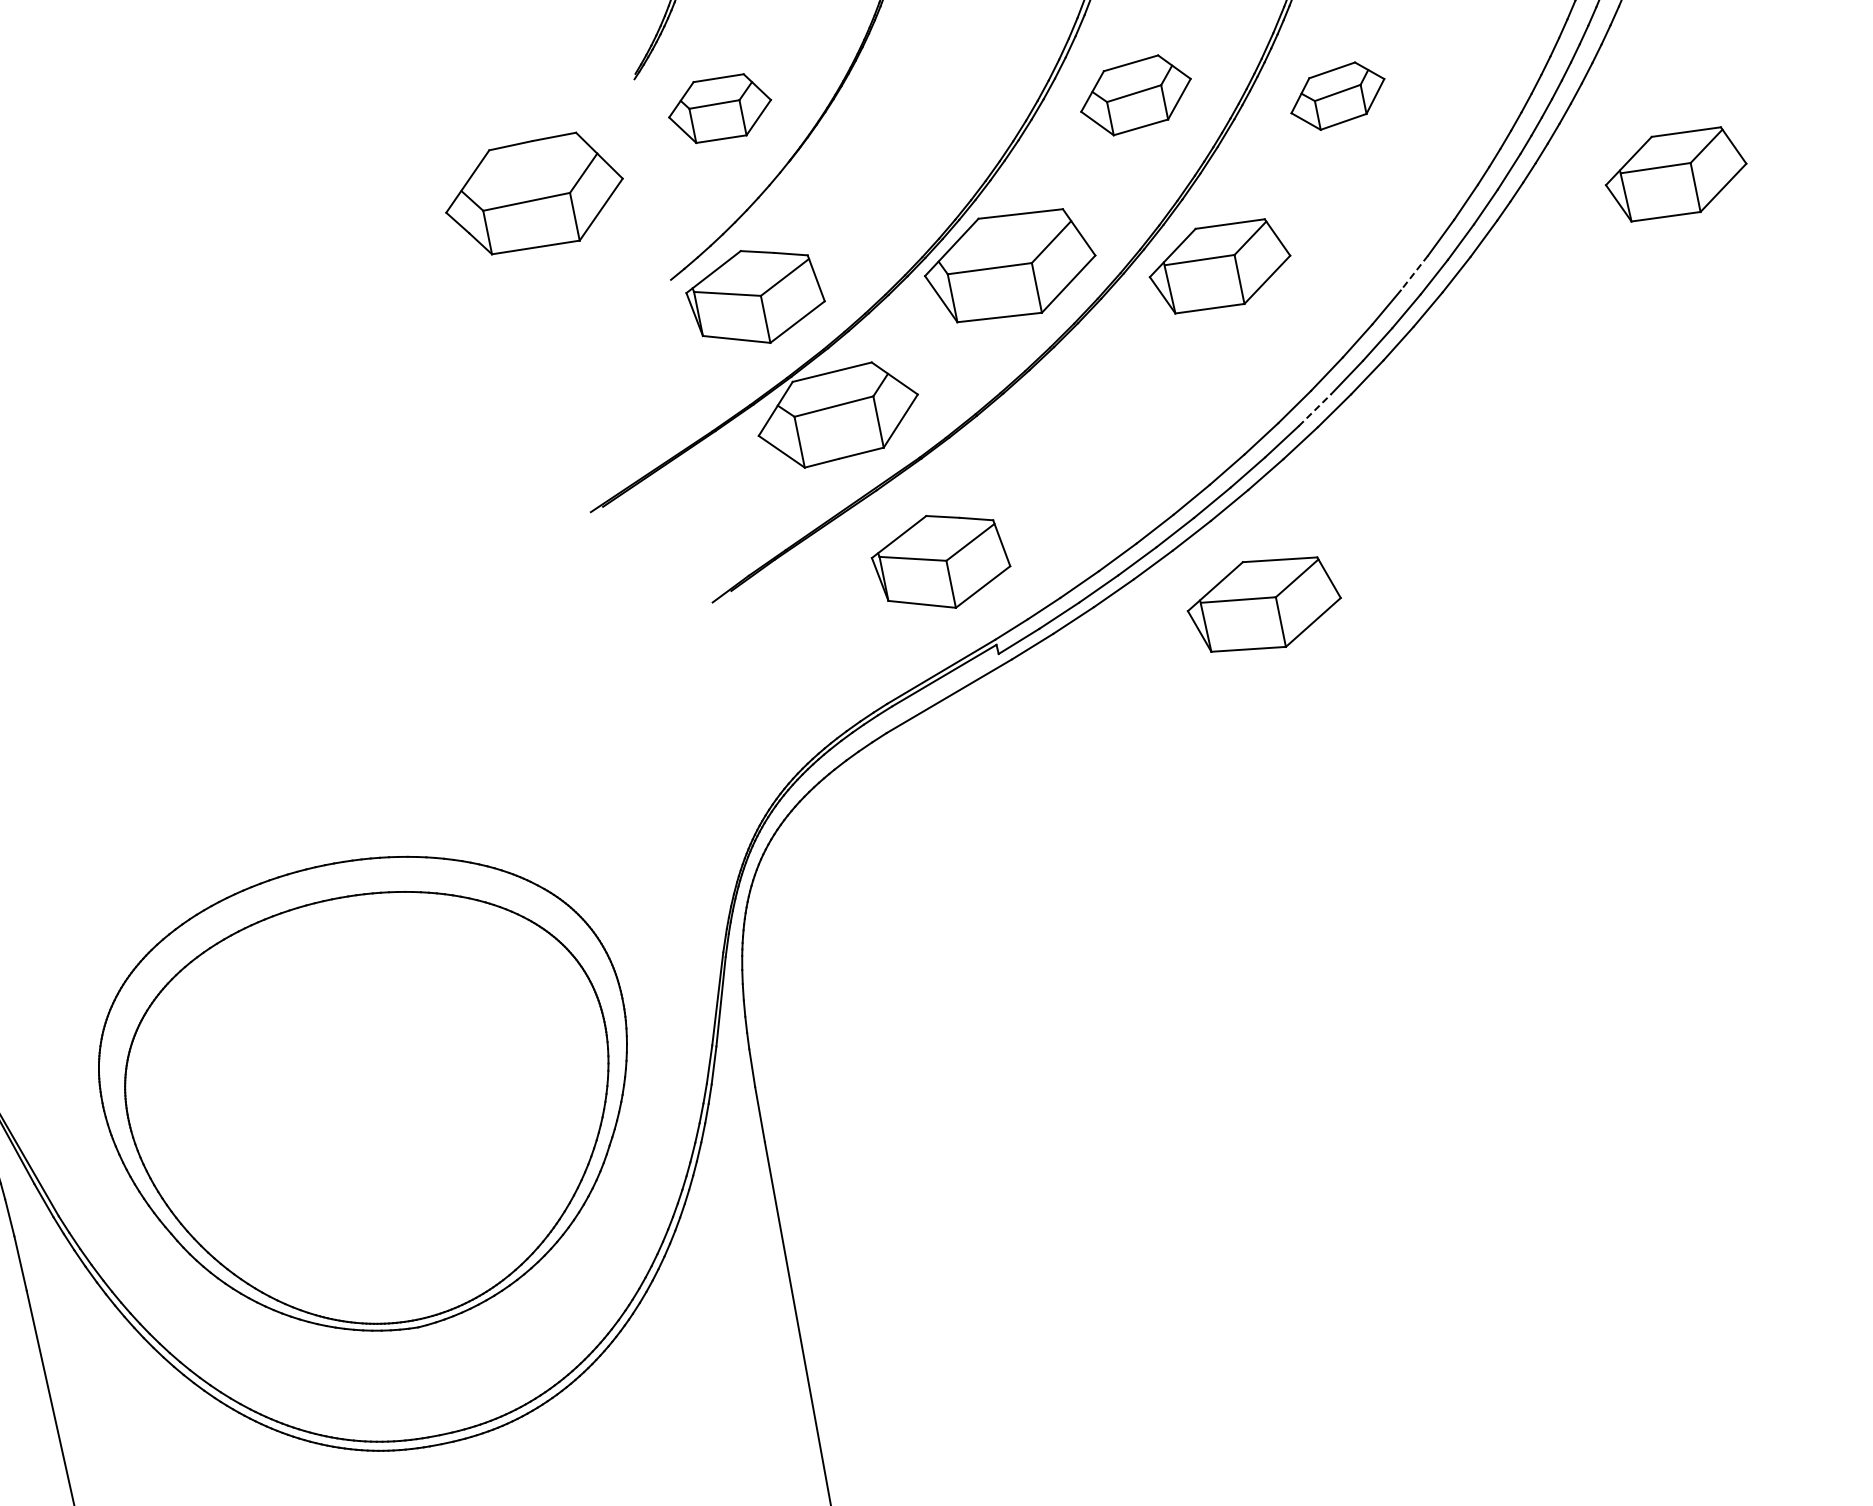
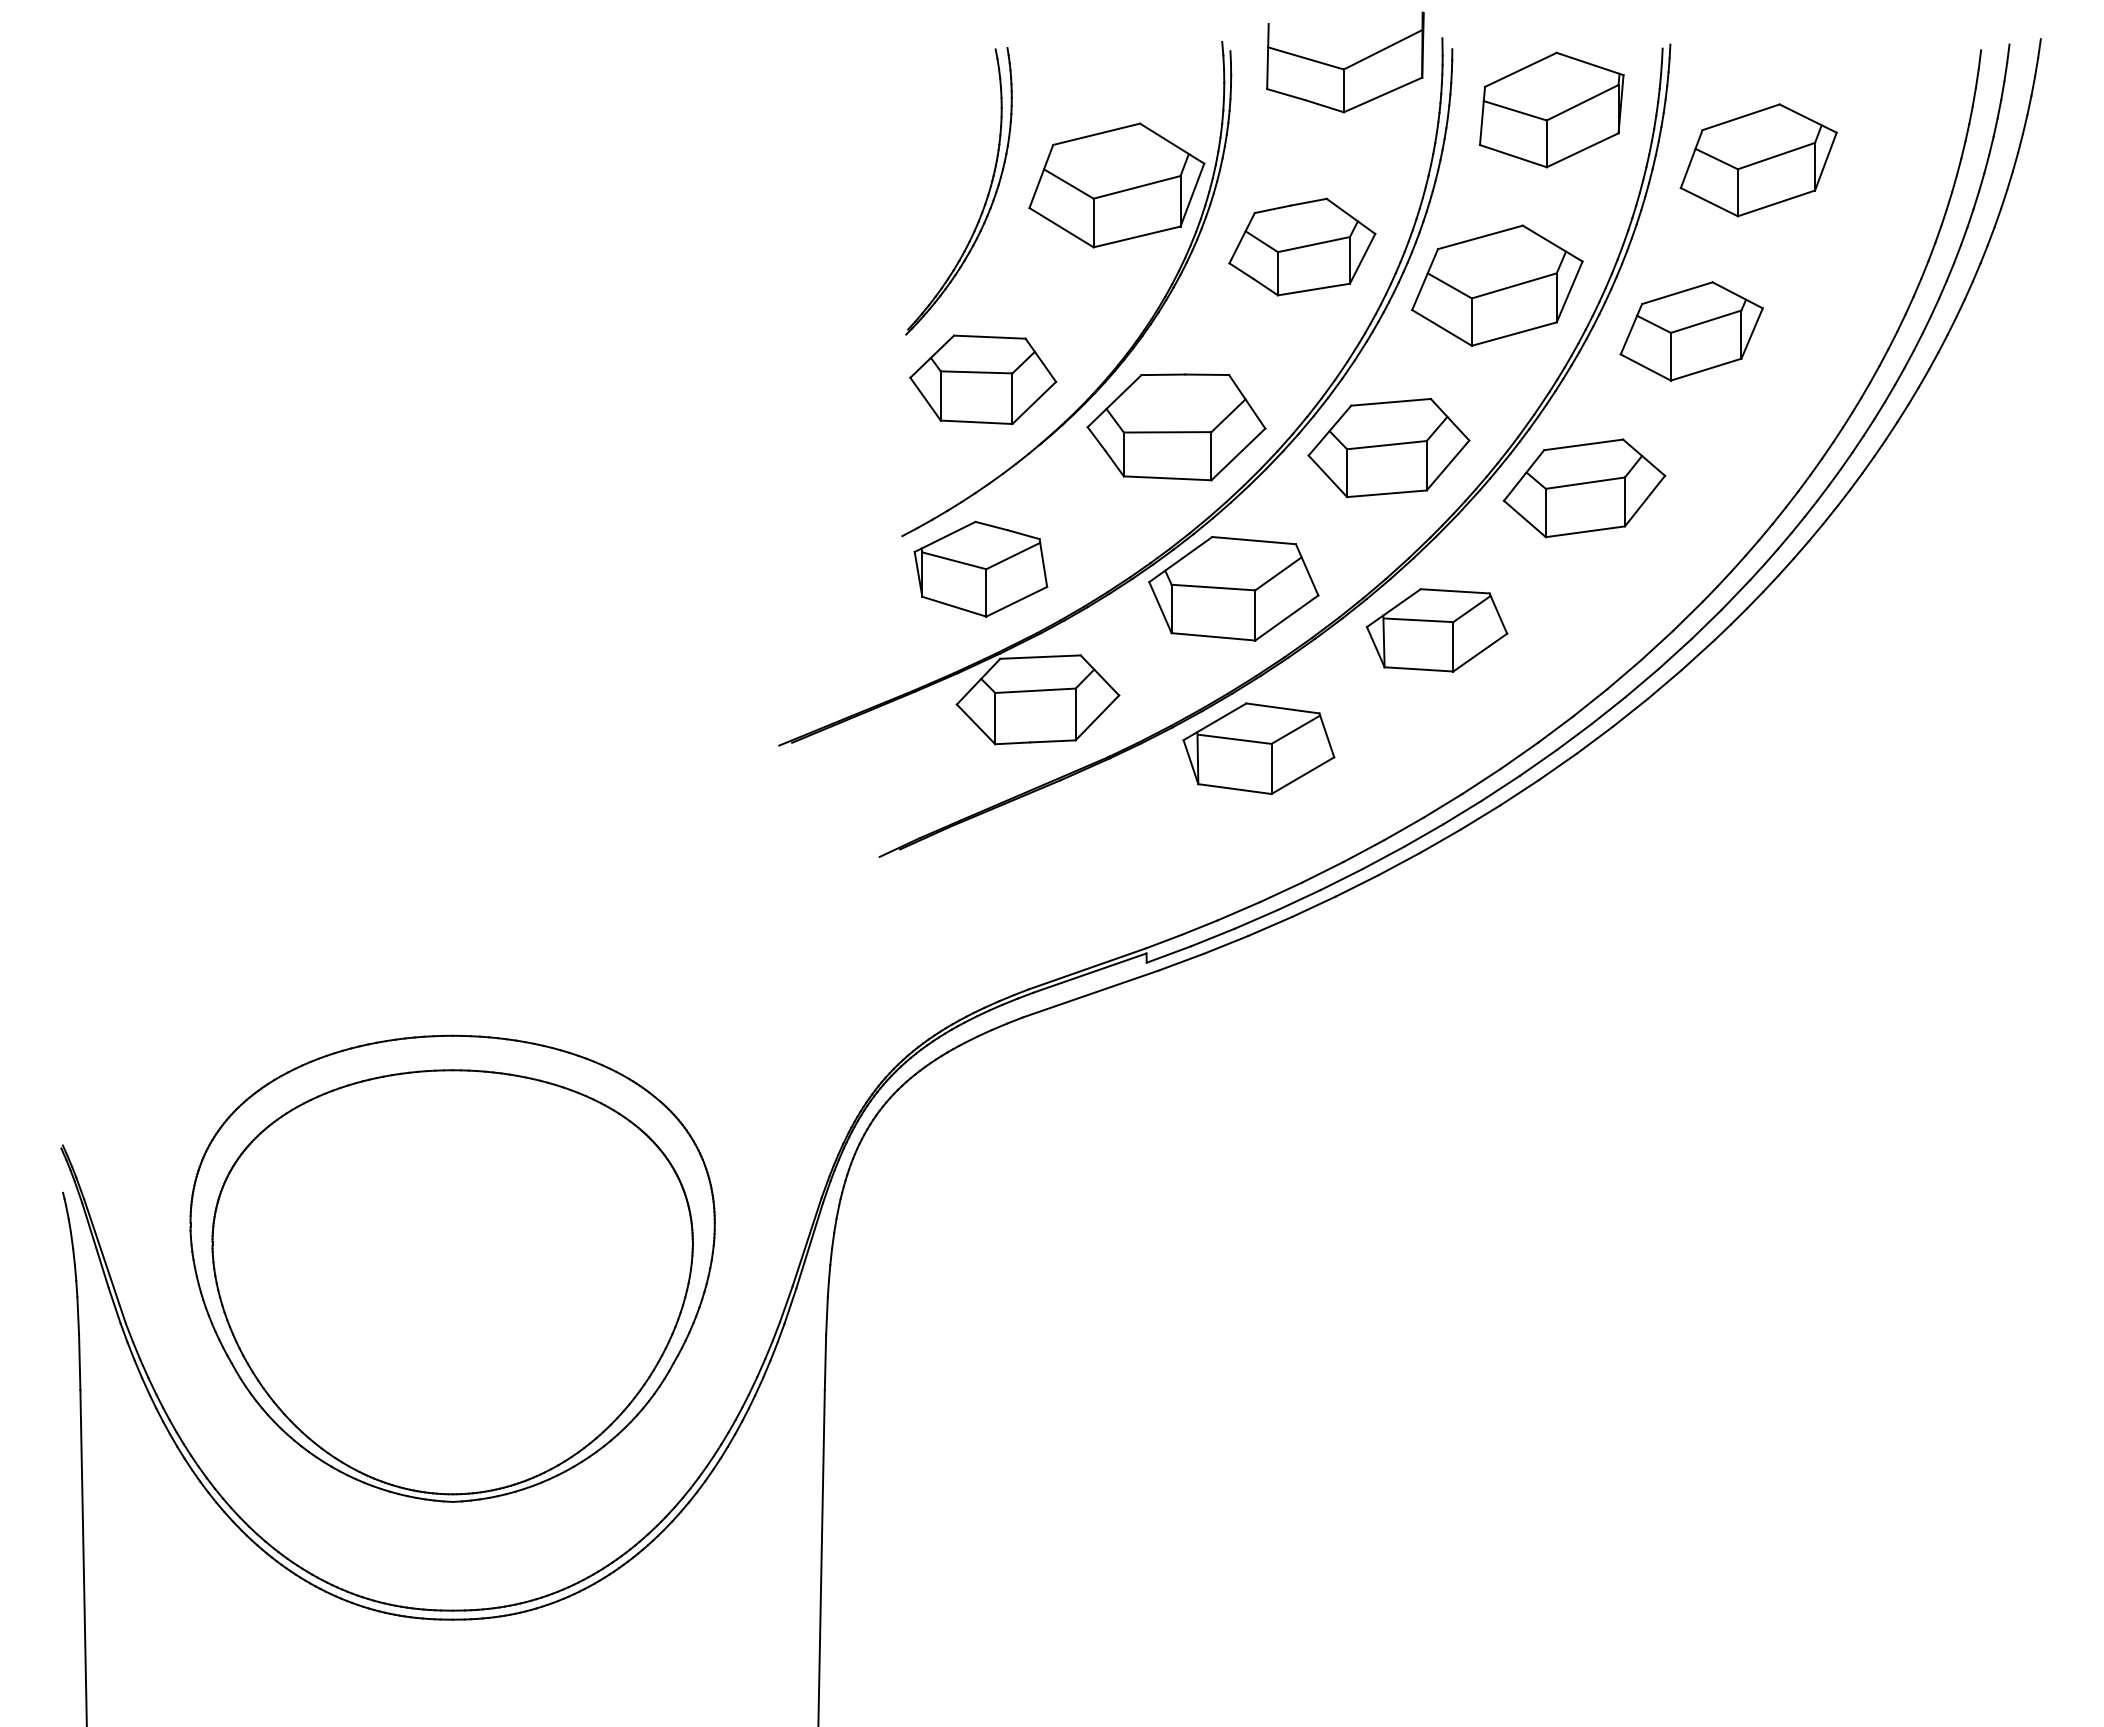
part: (1135, 95) -> (1388, 448), size x1.43
part: (1337, 96) -> (1584, 488), size x1.67
part: (720, 108) -> (983, 379), size x1.43
part: (1675, 174) -> (1896, 630), removed
part: (534, 195) -> (1176, 427), moved
line: (1414, 272) -> (1624, 674), dashed -> solid
line: (1315, 410) -> (1501, 788), dashed -> solid
part: (940, 561) -> (1108, 861), removed
part: (1263, 604) -> (1258, 748), moved

